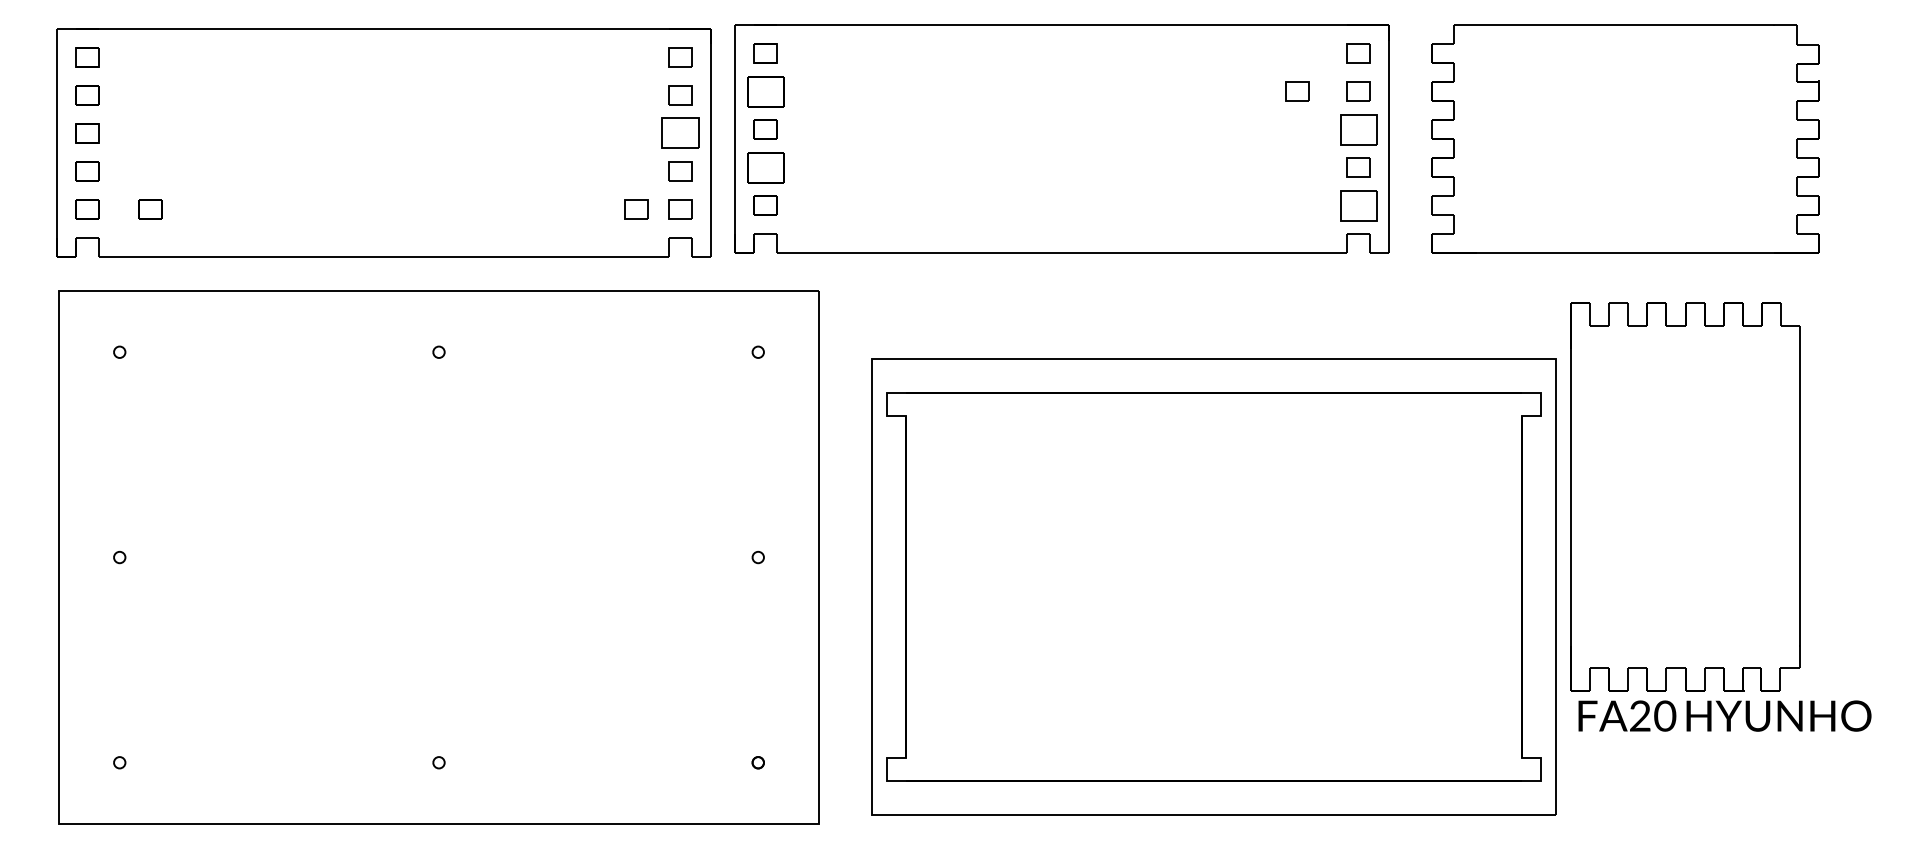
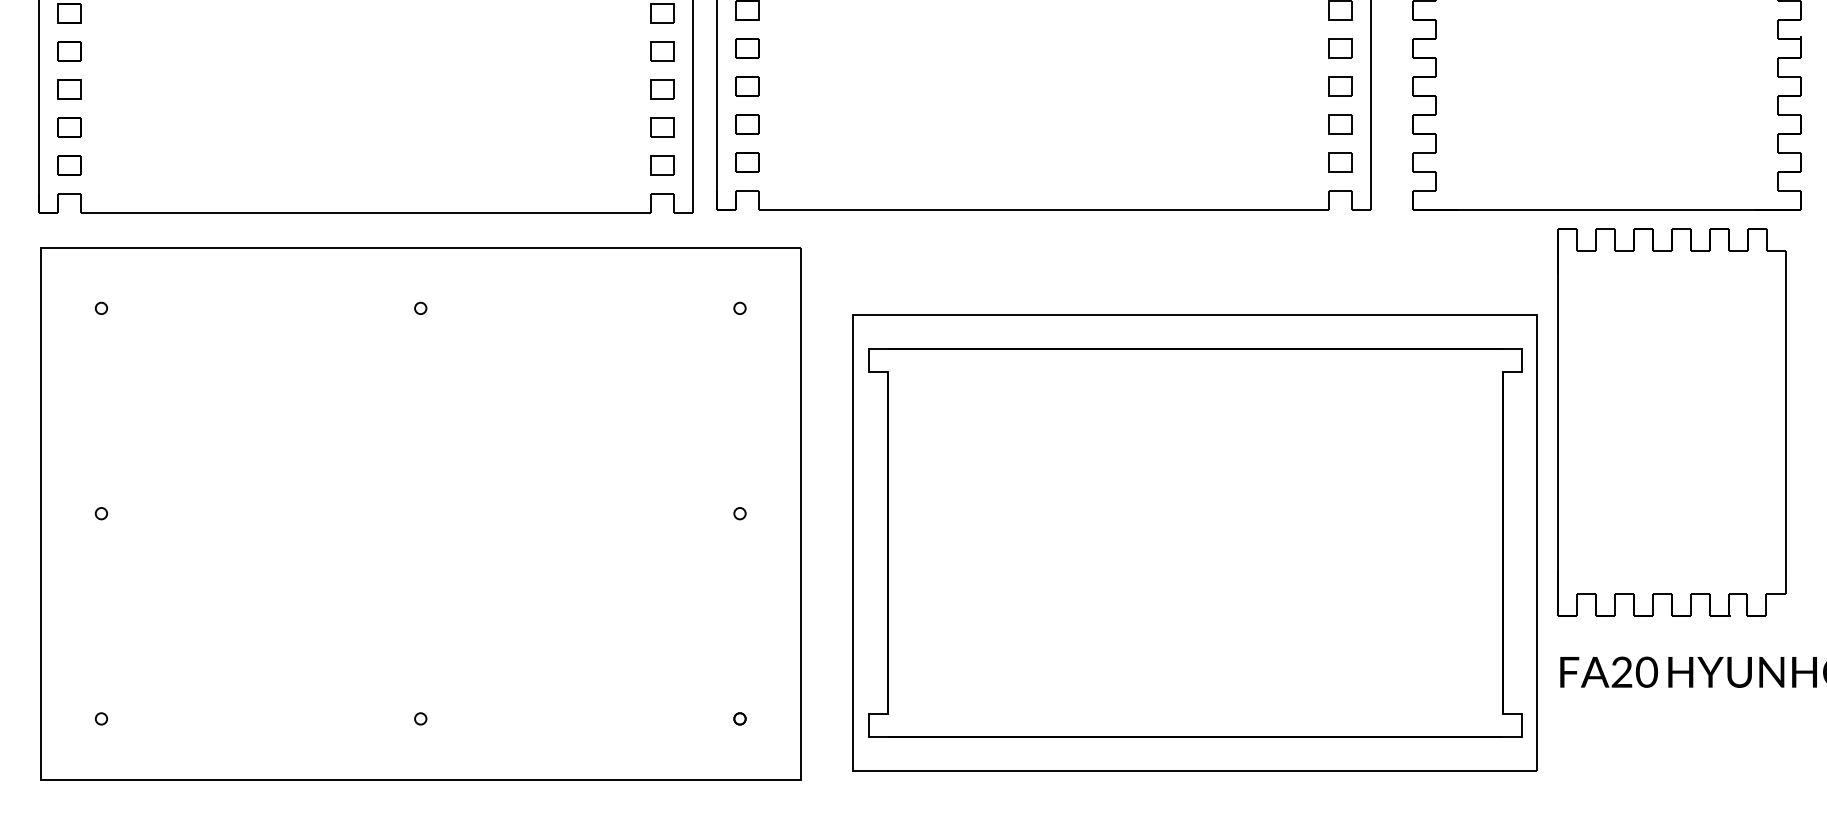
part: (765, 91) -> (747, 47), size x0.62
part: (1297, 91) -> (1279, 47), removed
part: (1358, 129) -> (1340, 85), size x0.62
part: (680, 133) -> (662, 89), size x0.62
part: (765, 167) -> (747, 123), size x0.62
part: (1358, 205) -> (1340, 161), size x0.62
part: (150, 209) -> (132, 165), removed
part: (636, 209) -> (618, 165), removed
part: (1685, 496) -> (1672, 421), moved

